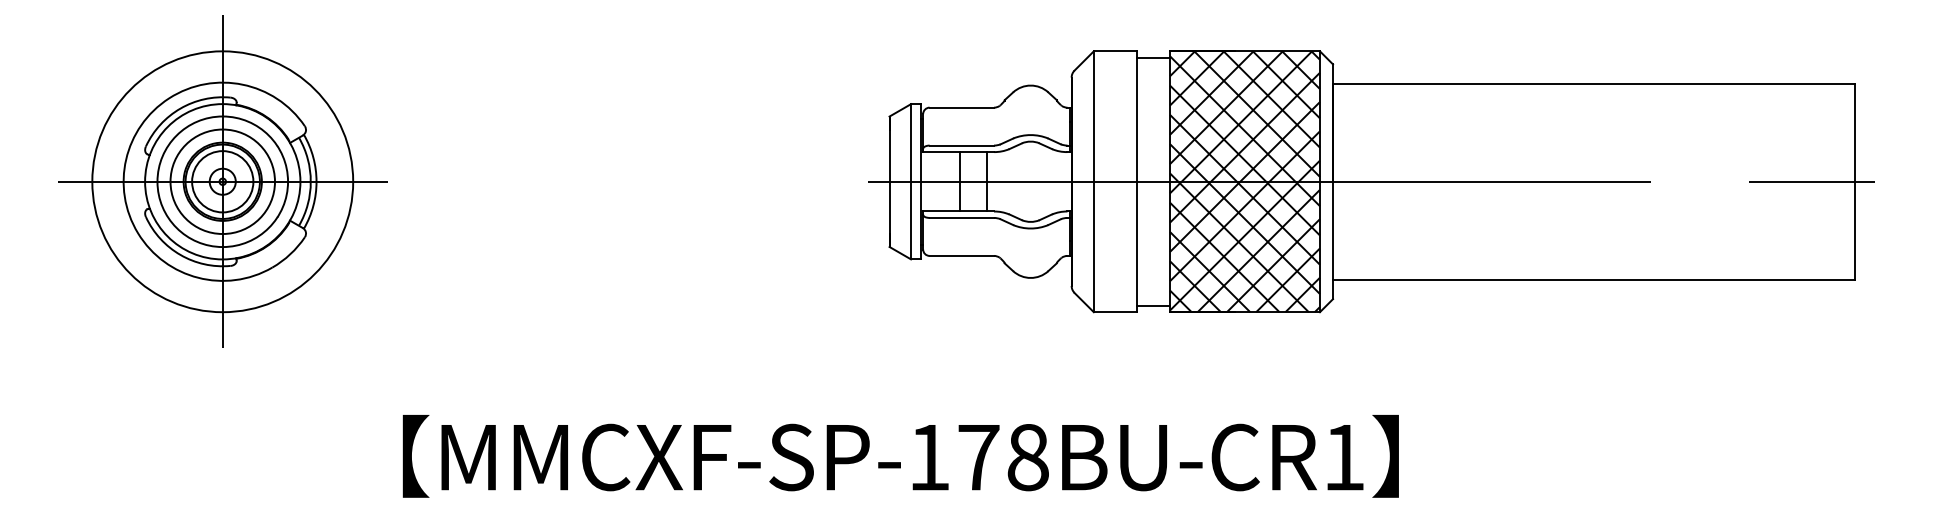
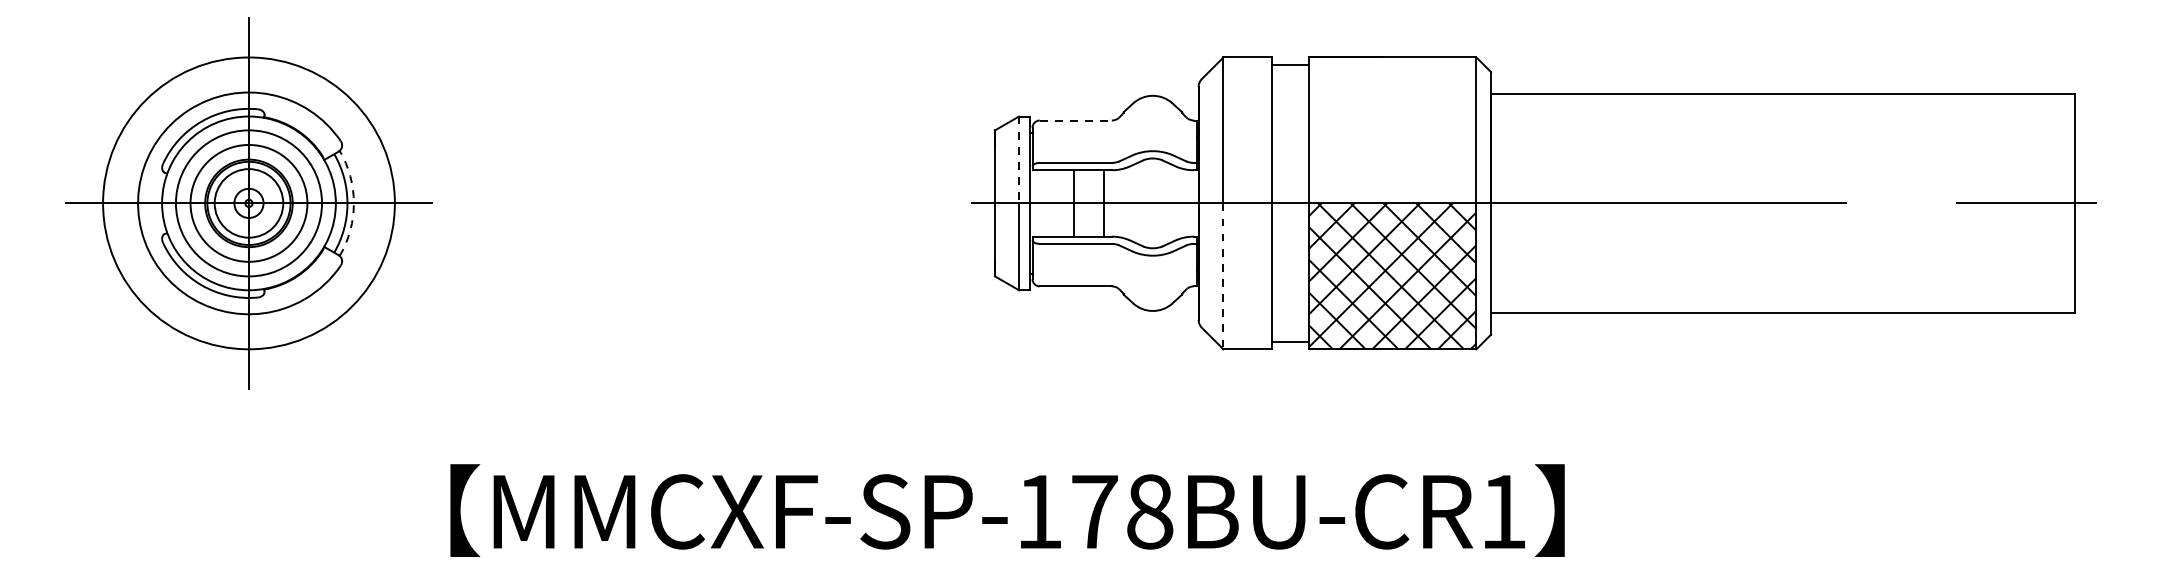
line: (962, 107) -> (1076, 120), solid -> dashed
hatch: (1244, 116) -> (1391, 130), removed
line: (911, 142) -> (1019, 159), solid -> dashed
arc: (316, 181) -> (353, 203), solid -> dashed
line: (1093, 247) -> (1223, 276), solid -> dashed

